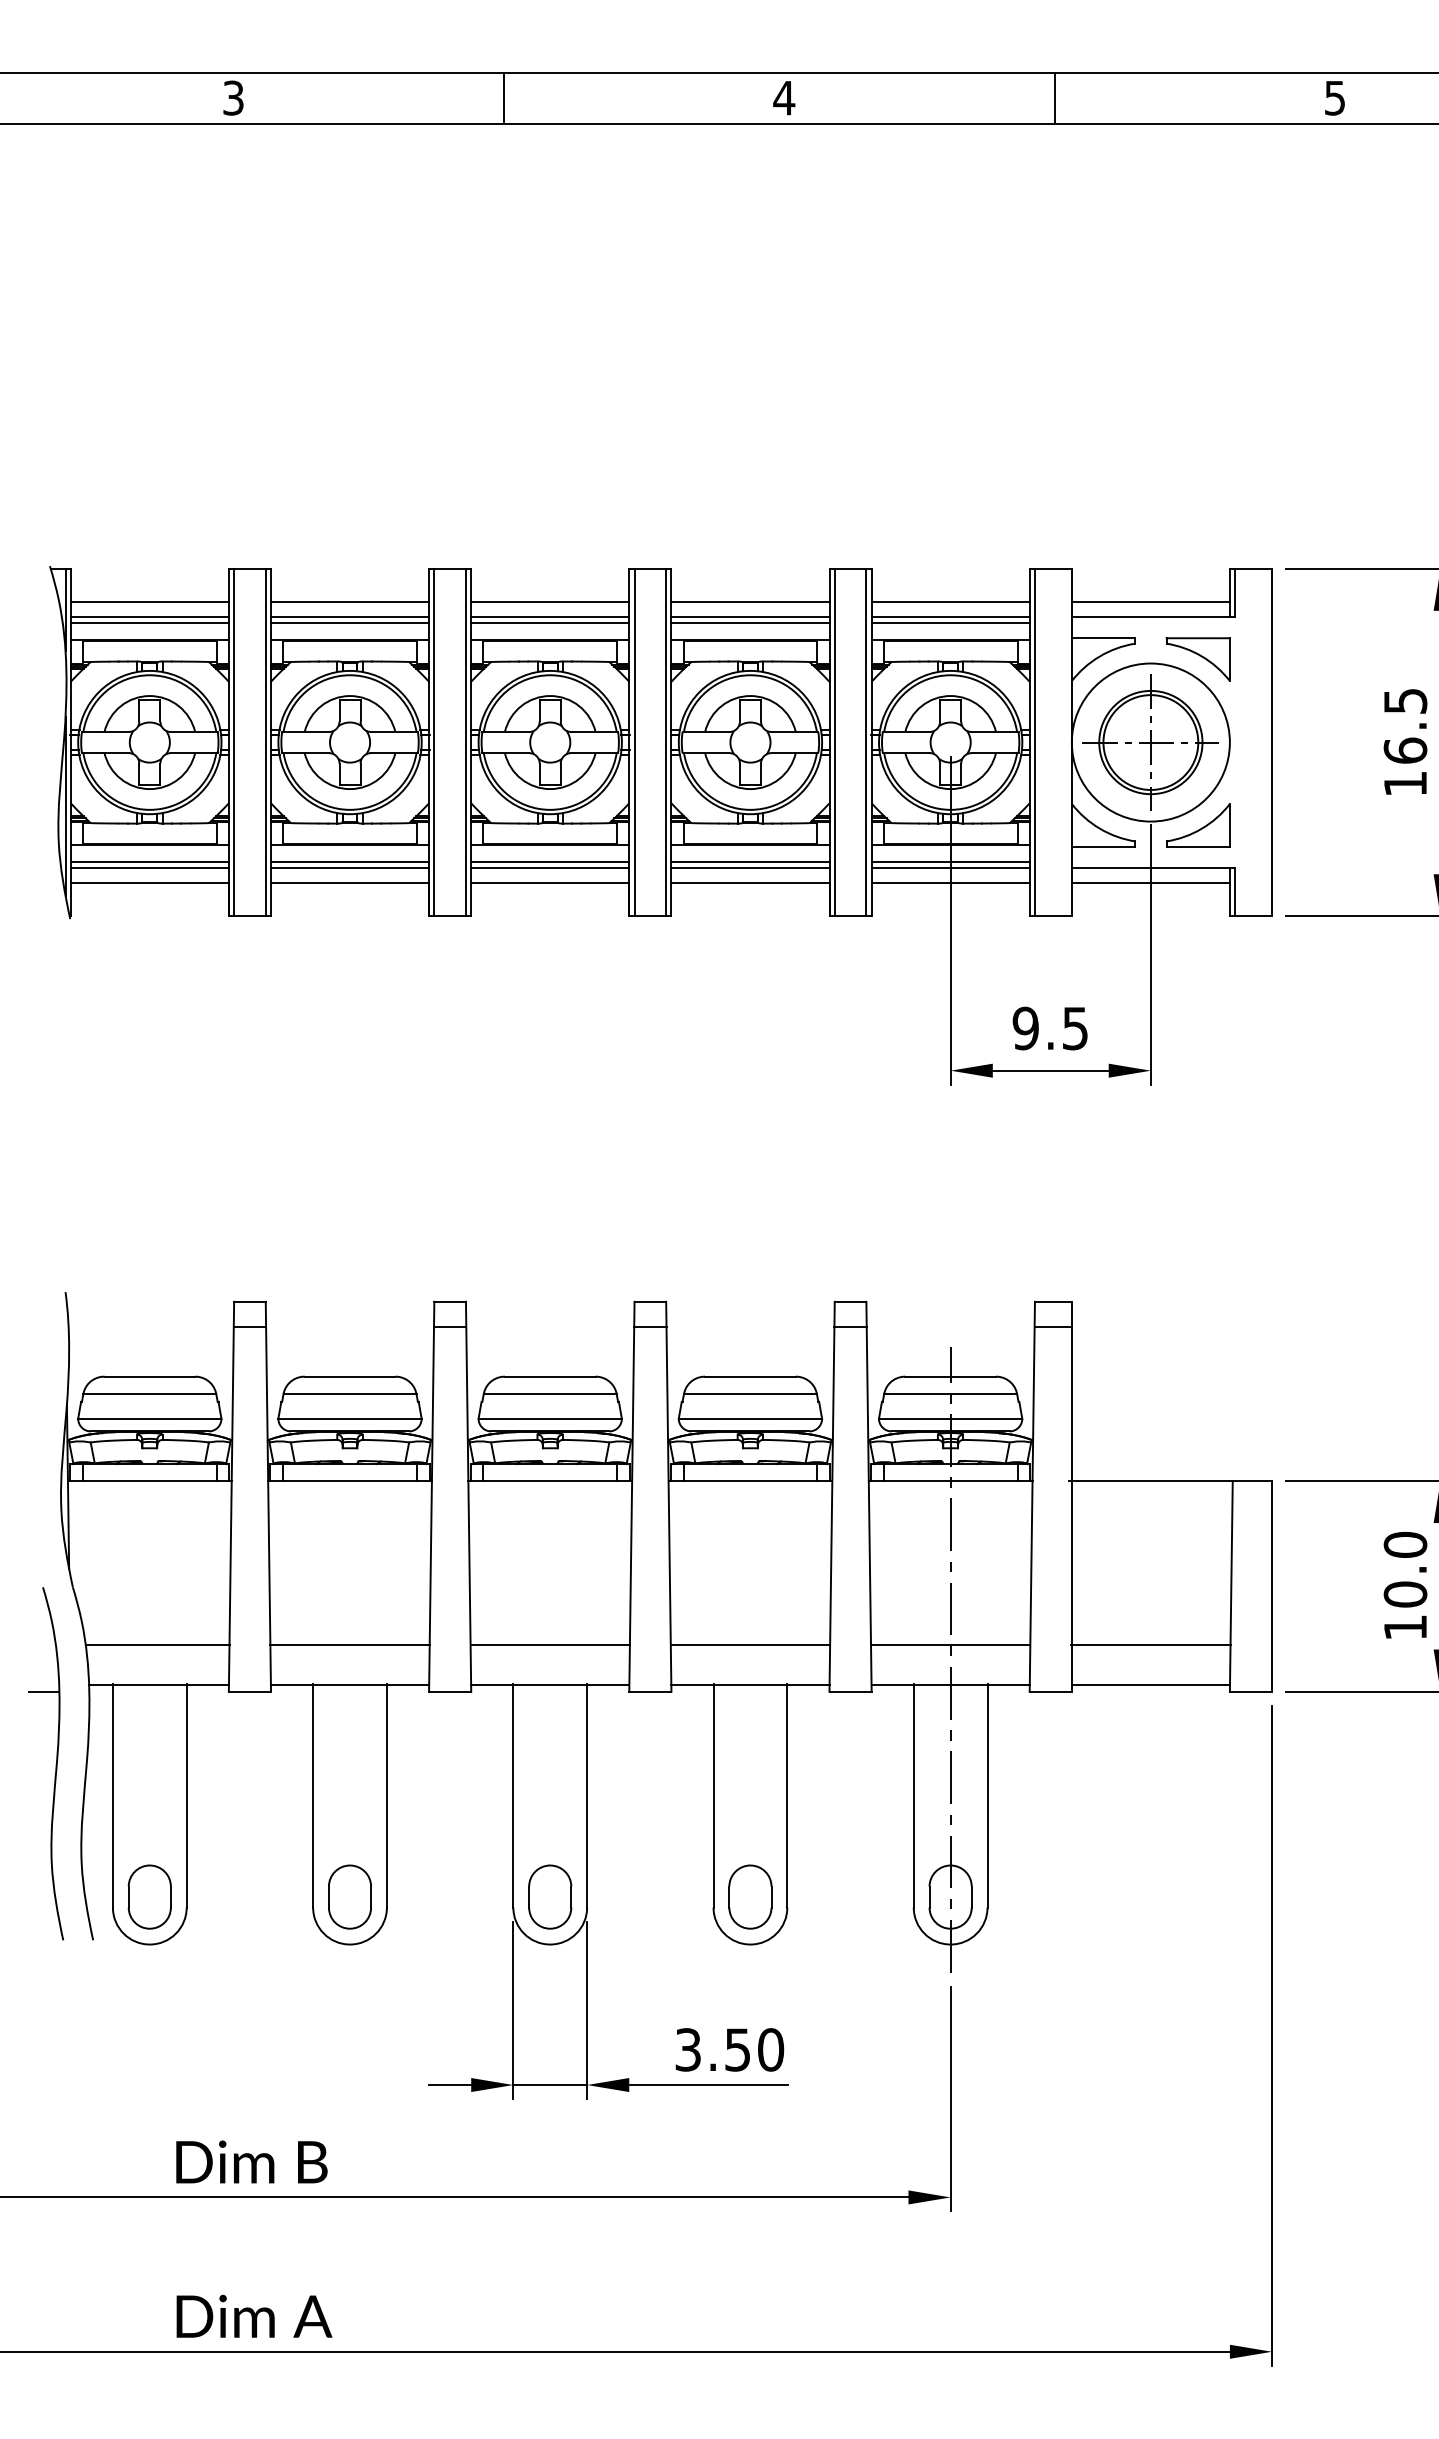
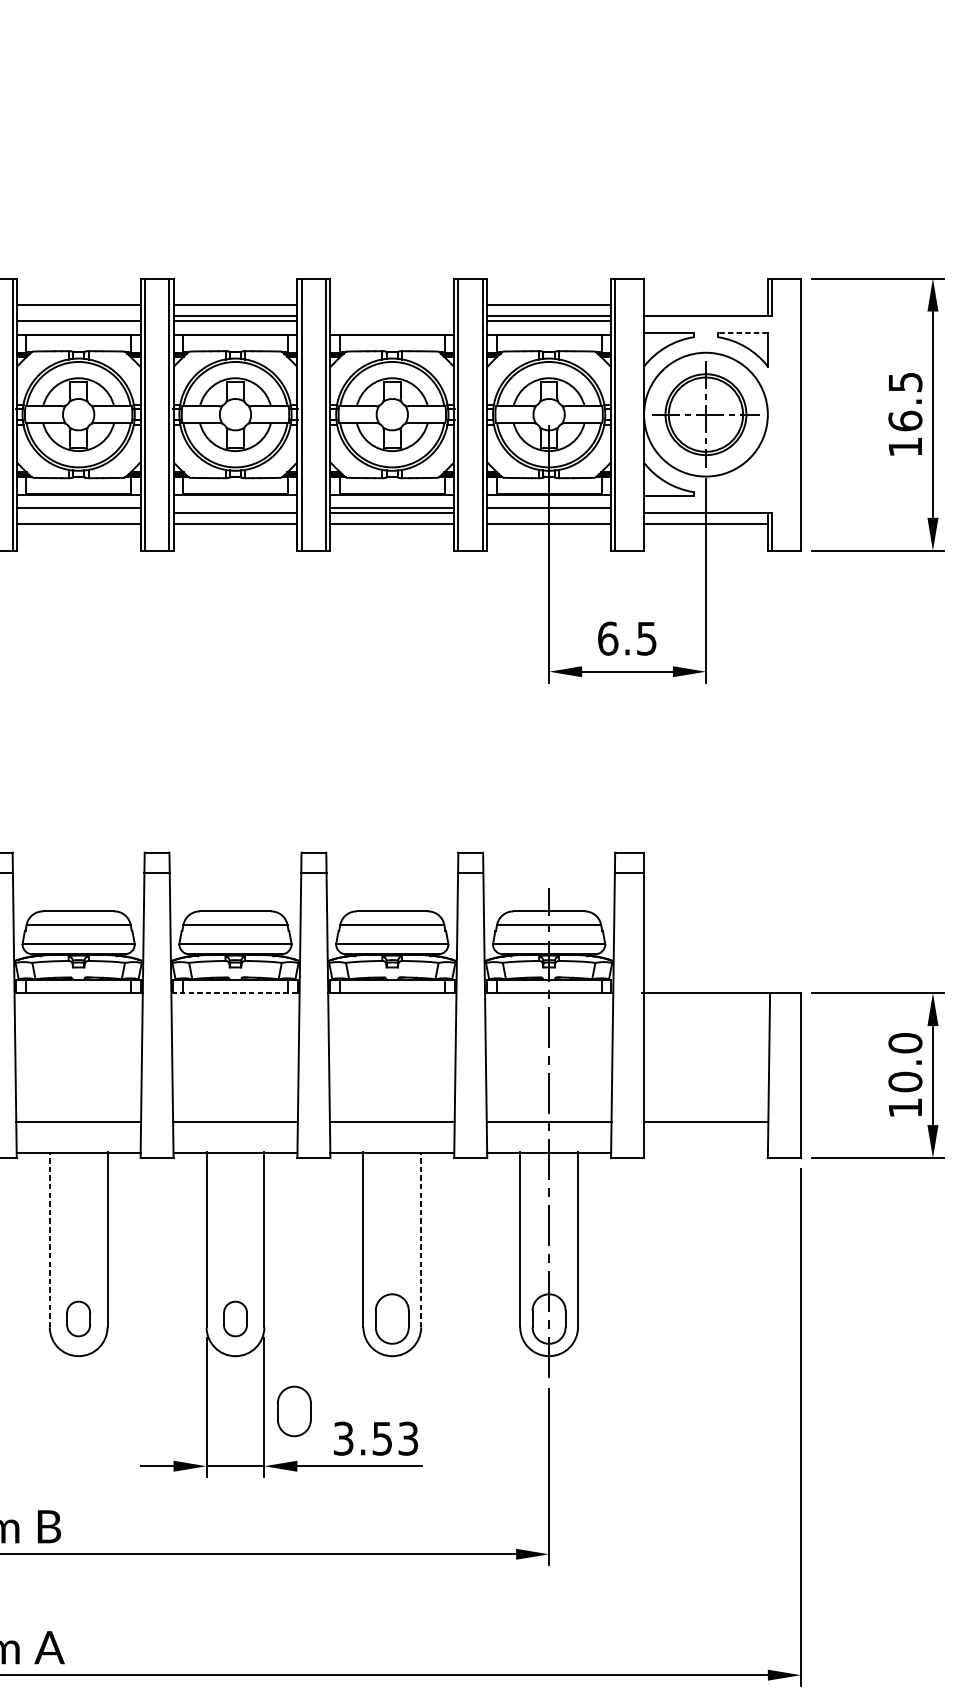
line: (750, 602) -> (392, 304), removed
line: (1150, 602) -> (705, 304), removed
line: (350, 617) -> (79, 316), removed
line: (750, 617) -> (392, 316), removed
line: (750, 623) -> (392, 321), removed
line: (1198, 638) -> (743, 333), solid -> dashed
part: (1198, 825) -> (743, 479), removed
line: (550, 861) -> (235, 507), removed
line: (350, 867) -> (79, 512), removed
line: (950, 867) -> (549, 512), removed
text: (1025, 1028) -> (607, 638), 9.5 -> 6.5
line: (550, 1480) -> (235, 992), solid -> dashed
line: (1150, 1685) -> (705, 1153), removed
line: (313, 1795) -> (50, 1239), solid -> dashed
line: (787, 1795) -> (421, 1239), solid -> dashed
part: (349, 1896) -> (78, 1318), size x0.7
part: (550, 1896) -> (235, 1318), size x0.7
part: (625, 2014) -> (294, 1411), added
text: (771, 2049) -> (408, 1438), 3.50 -> 3.53

